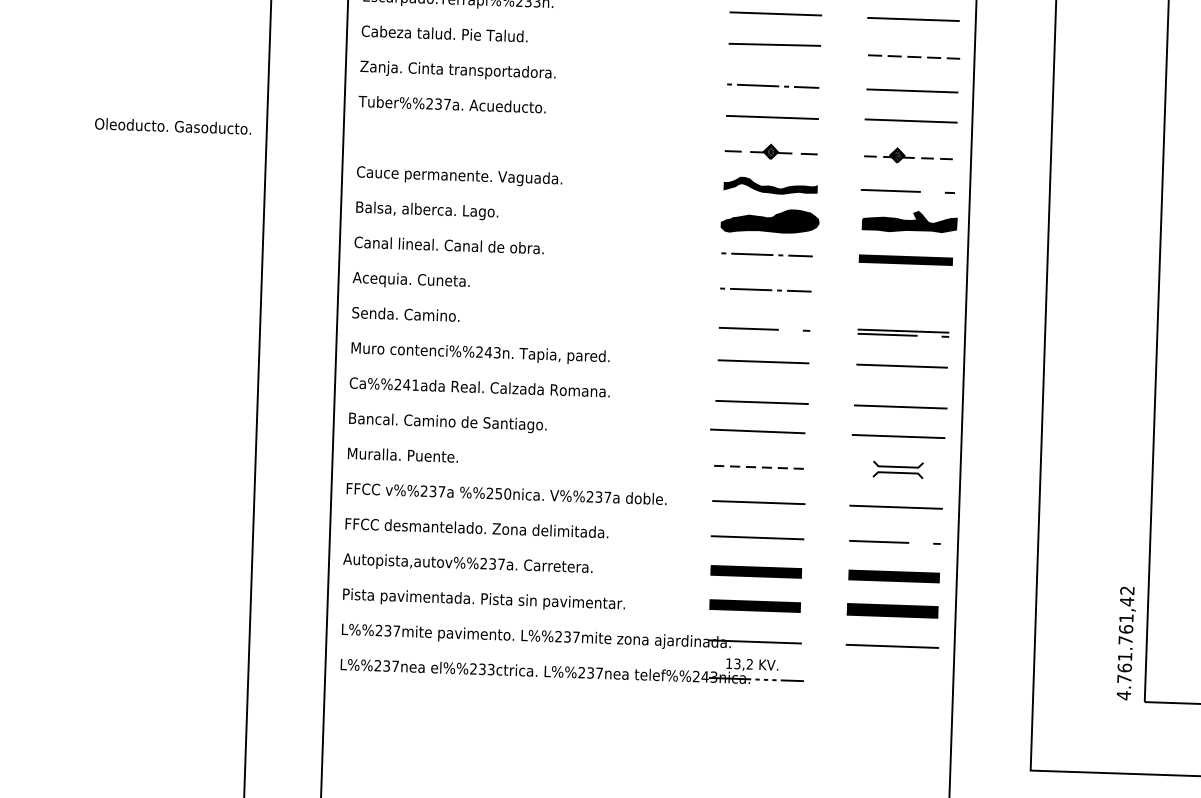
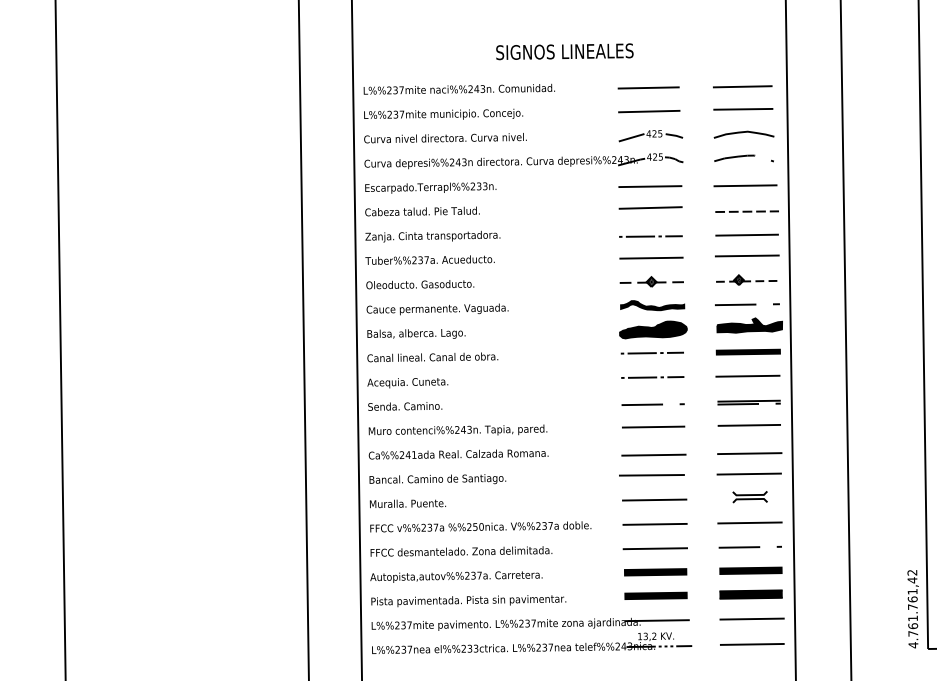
text: (173, 126) -> (420, 284), moved
line: (902, 293) -> (747, 375), added
line: (759, 468) -> (654, 500), dashed -> solid
line: (889, 681) -> (751, 643), added

